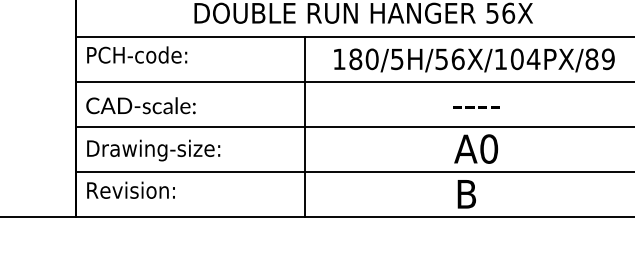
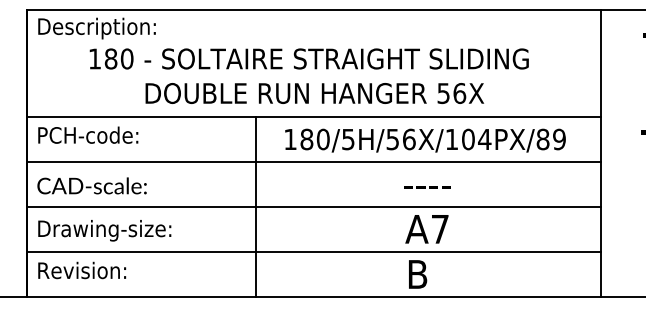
text: (489, 149) -> (440, 229), A0 -> A7

